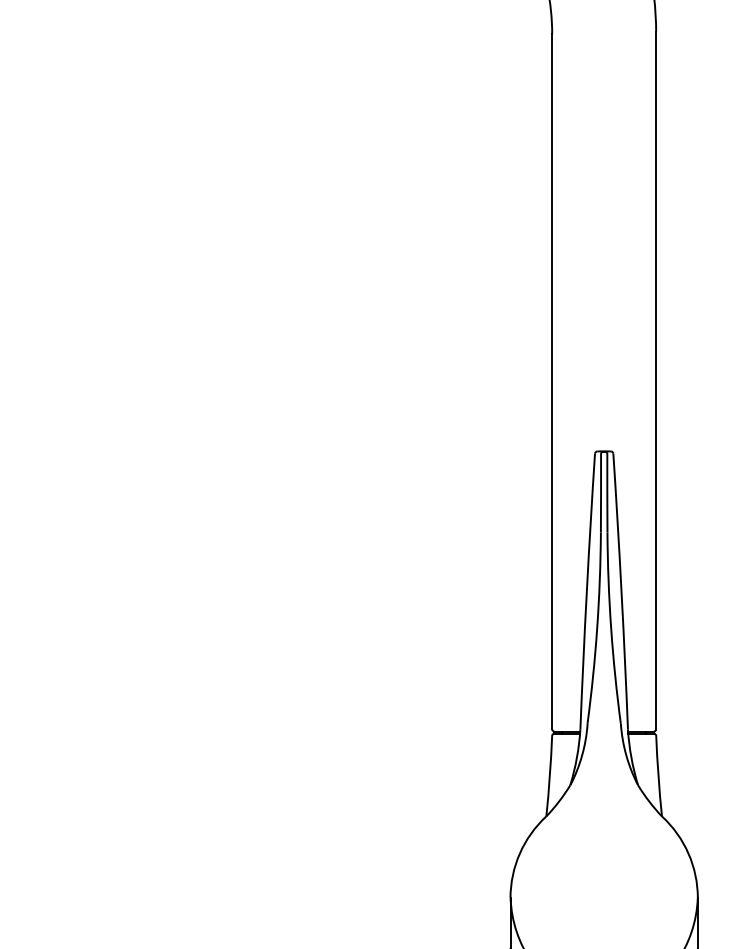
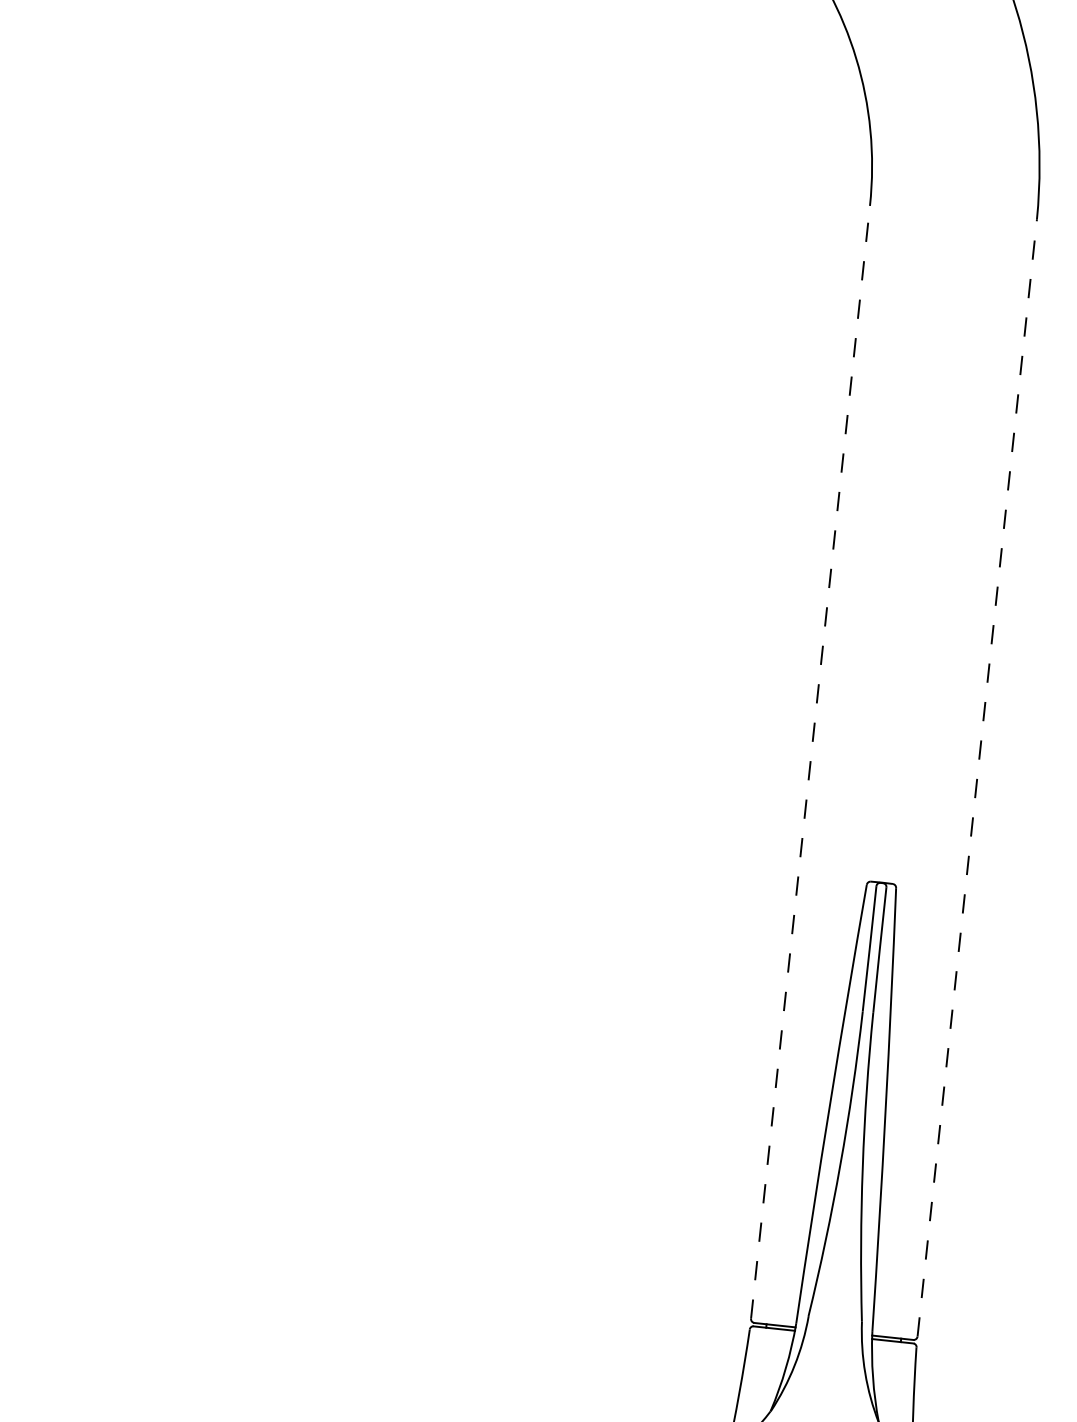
line: (656, 380) -> (977, 778), solid -> dashed
line: (552, 381) -> (811, 761), solid -> dashed

